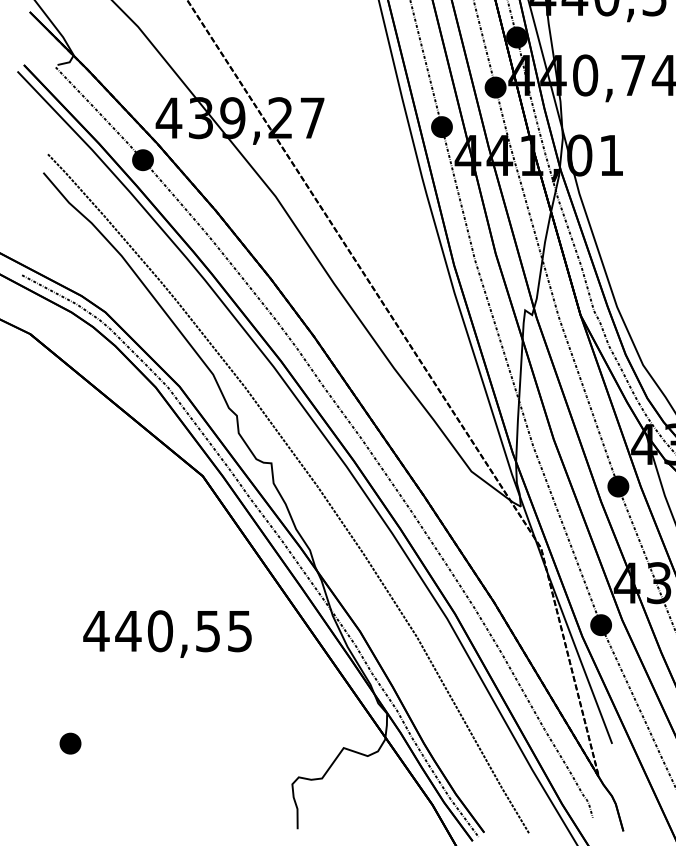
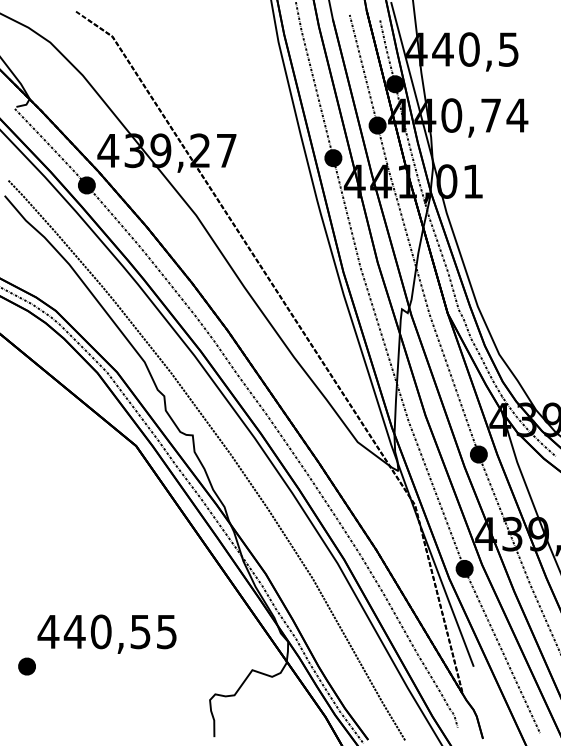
text: (166, 633) -> (106, 633), moved

